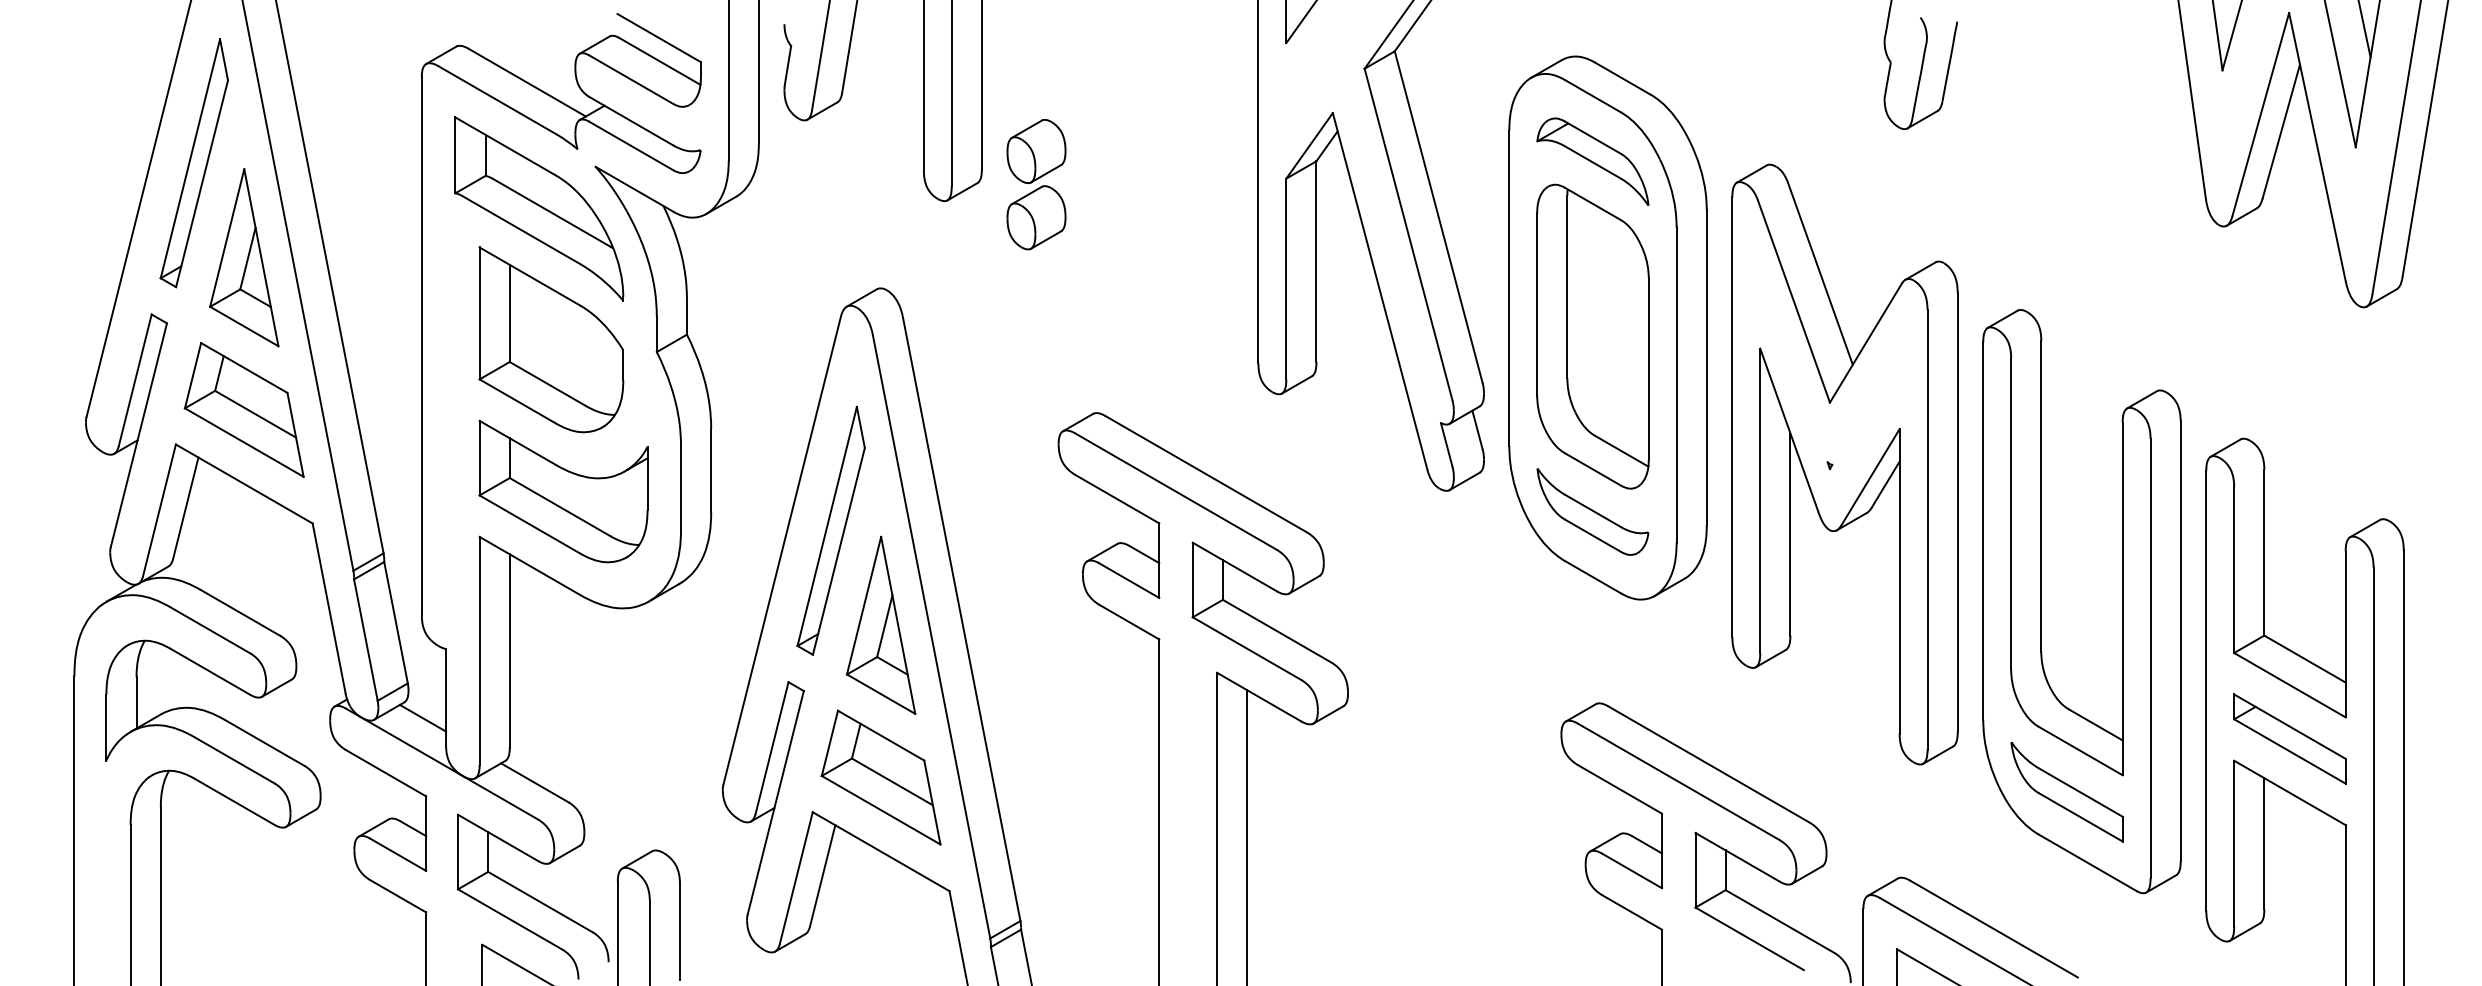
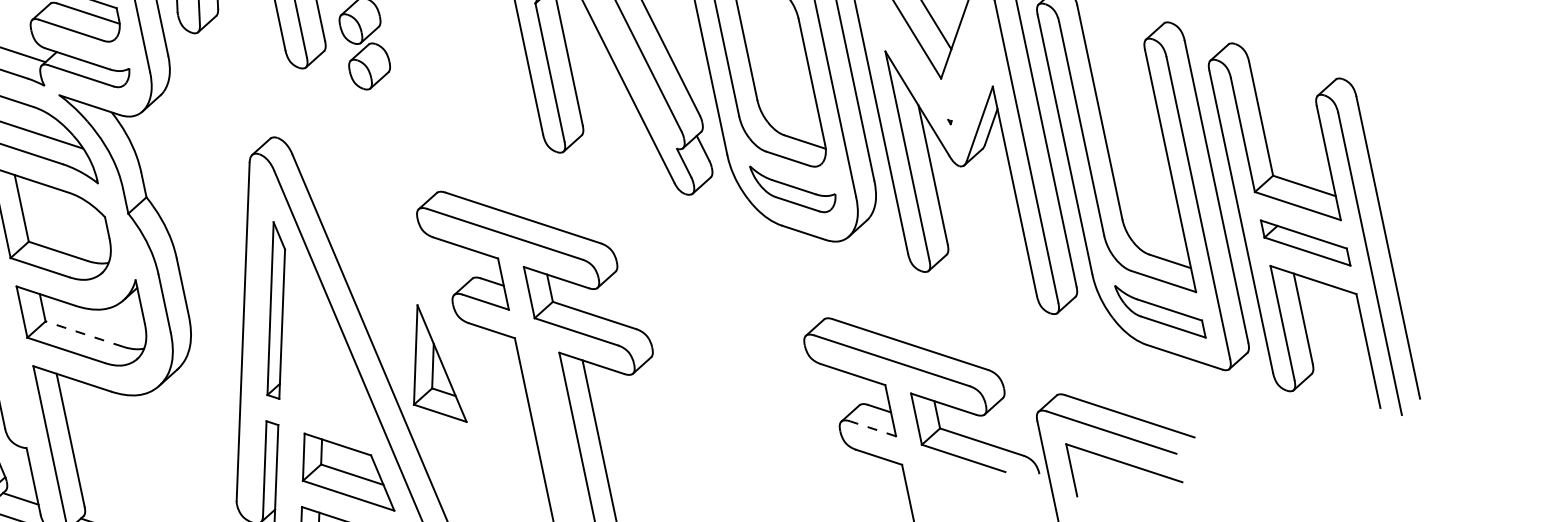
line: (559, 506) -> (83, 333), solid -> dashed
part: (880, 624) -> (429, 365), moved
line: (1631, 870) -> (872, 428), solid -> dashed

